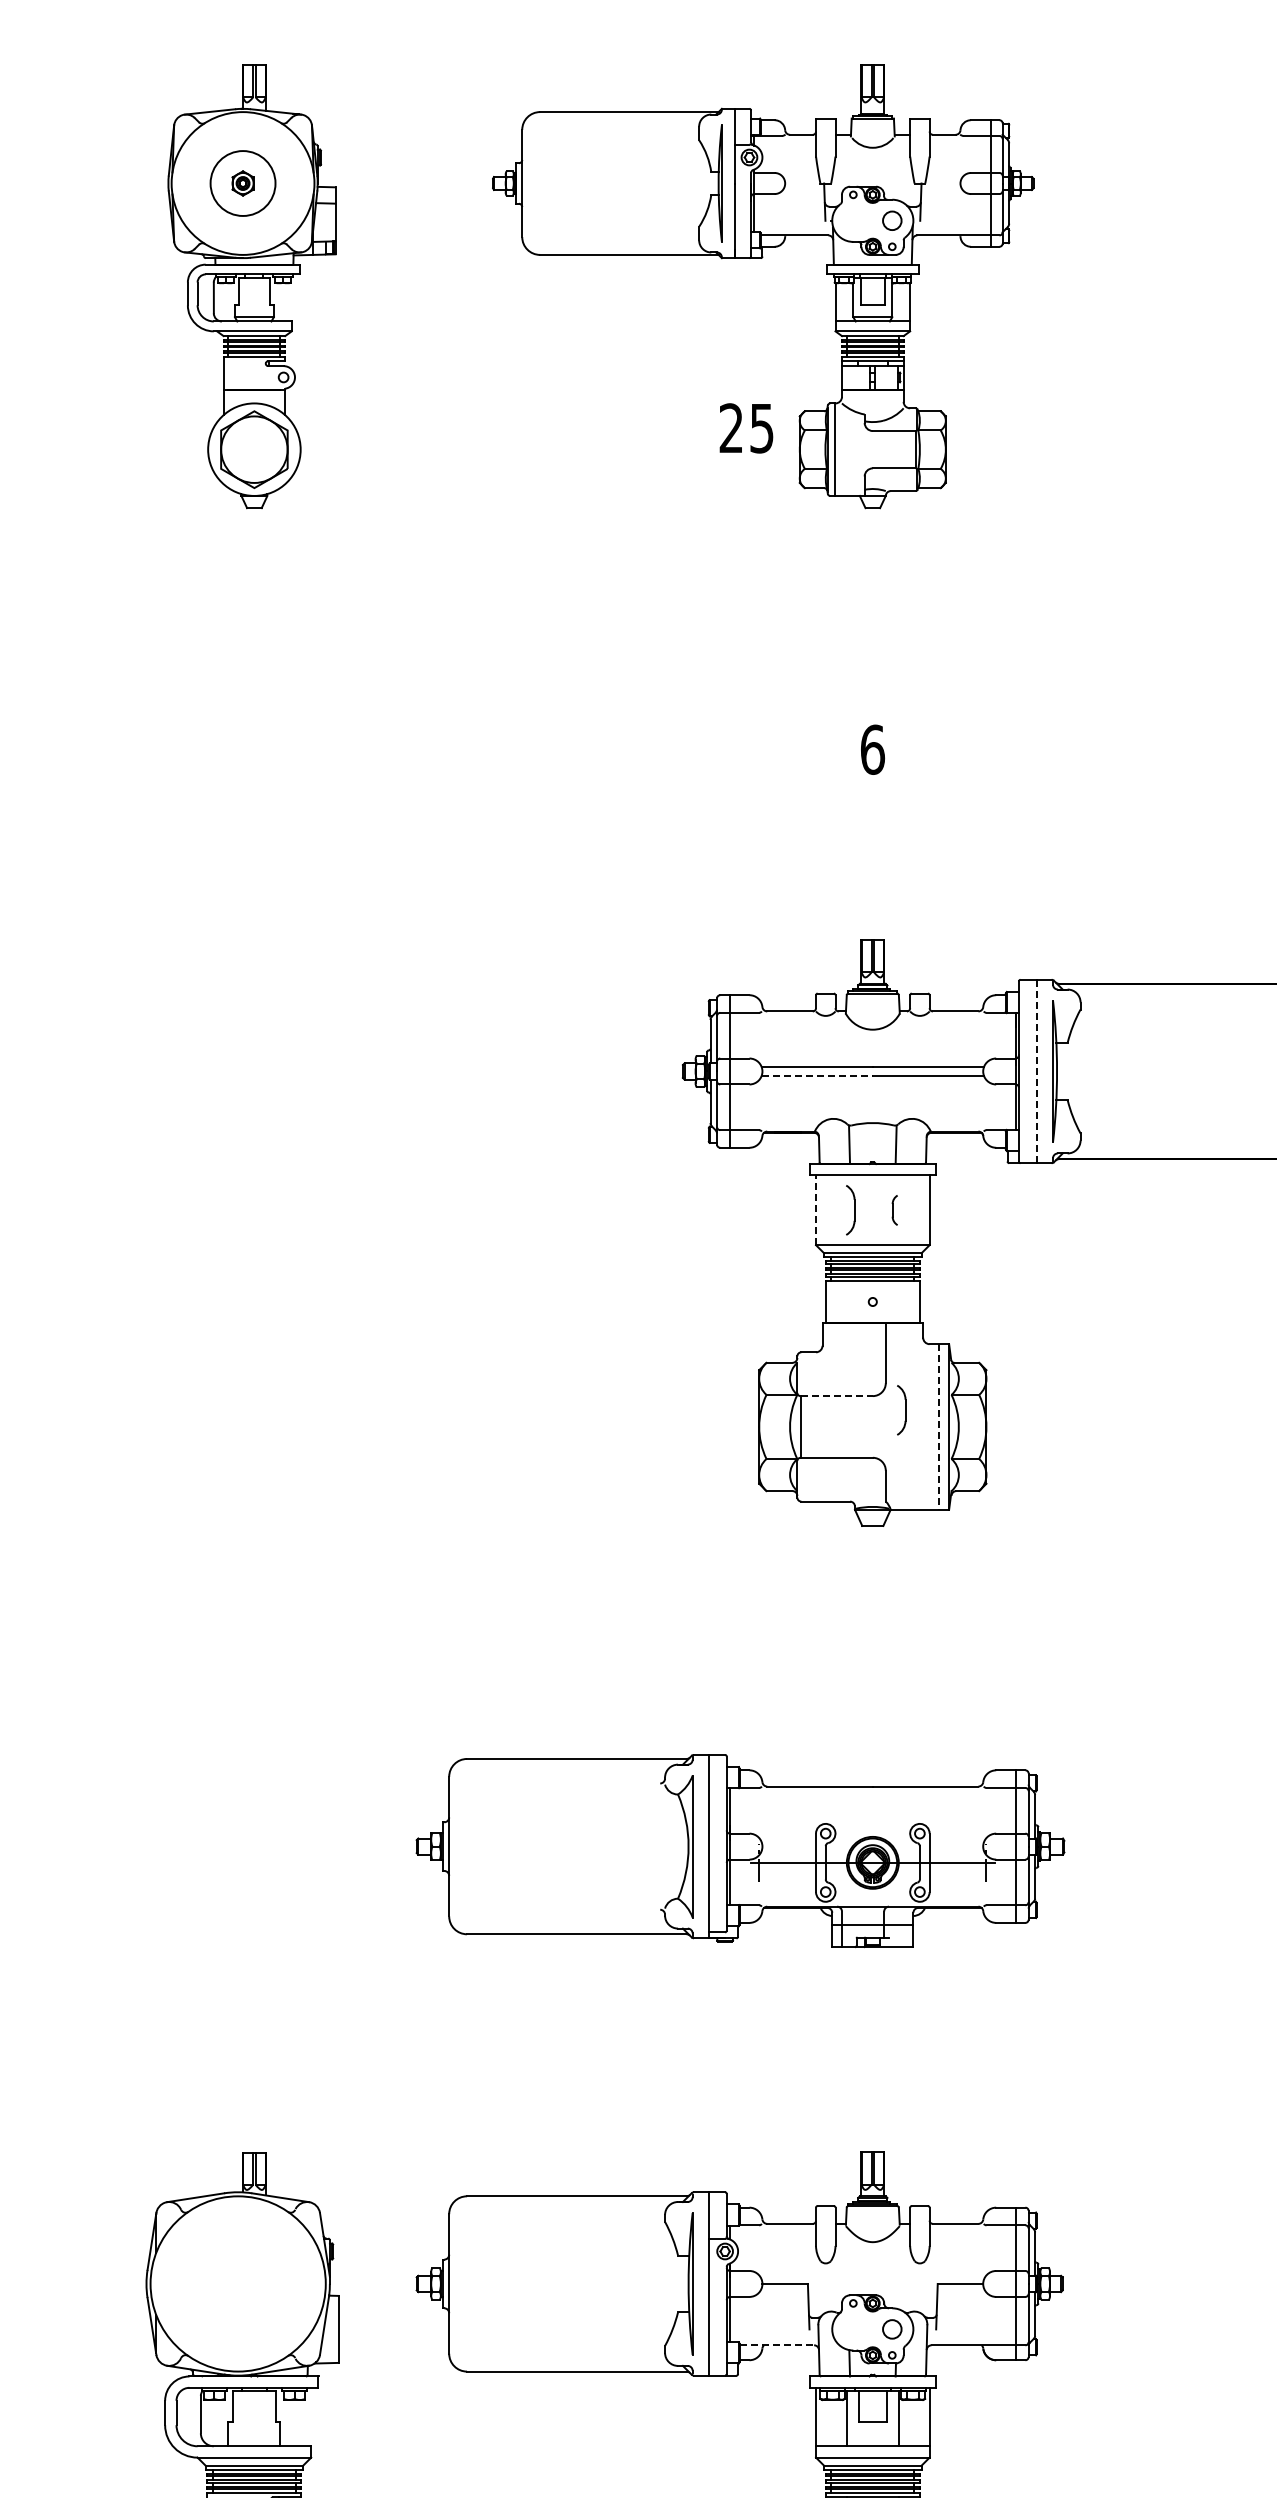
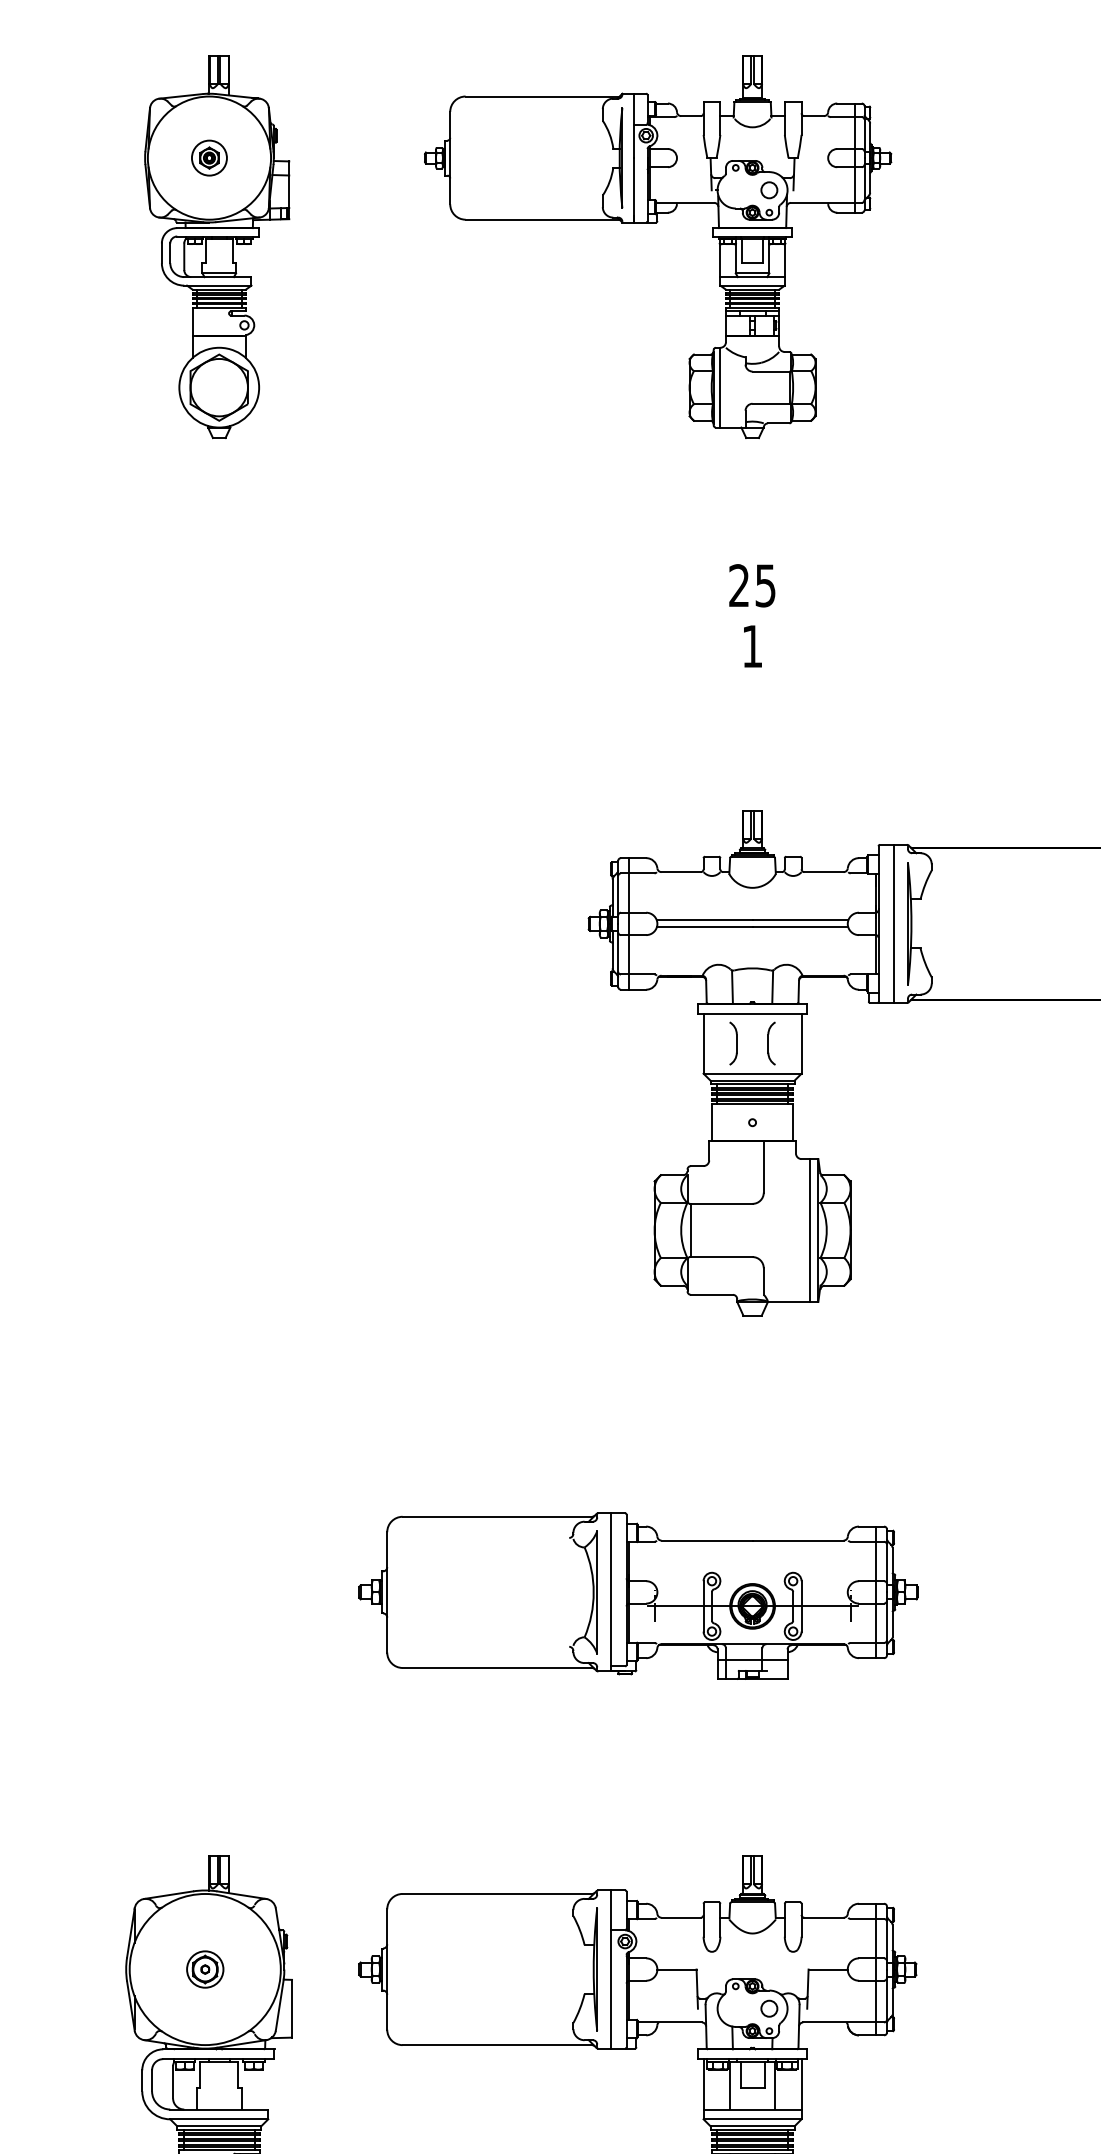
circle: (242, 183) -> (208, 158), size x0.62
text: (746, 428) -> (752, 585), moved
text: (873, 749) -> (753, 646), 6 -> 1
line: (1036, 1071) -> (893, 923), dashed -> solid
line: (817, 1075) -> (704, 927), dashed -> solid
line: (816, 1210) -> (704, 1043), dashed -> solid
part: (894, 1210) -> (771, 1043), size x1.67
line: (837, 1396) -> (722, 1204), dashed -> solid
part: (901, 1410) -> (777, 1216), removed
line: (939, 1426) -> (810, 1230), dashed -> solid
part: (238, 2283) -> (205, 1969), added
line: (777, 2345) -> (670, 2022), dashed -> solid

